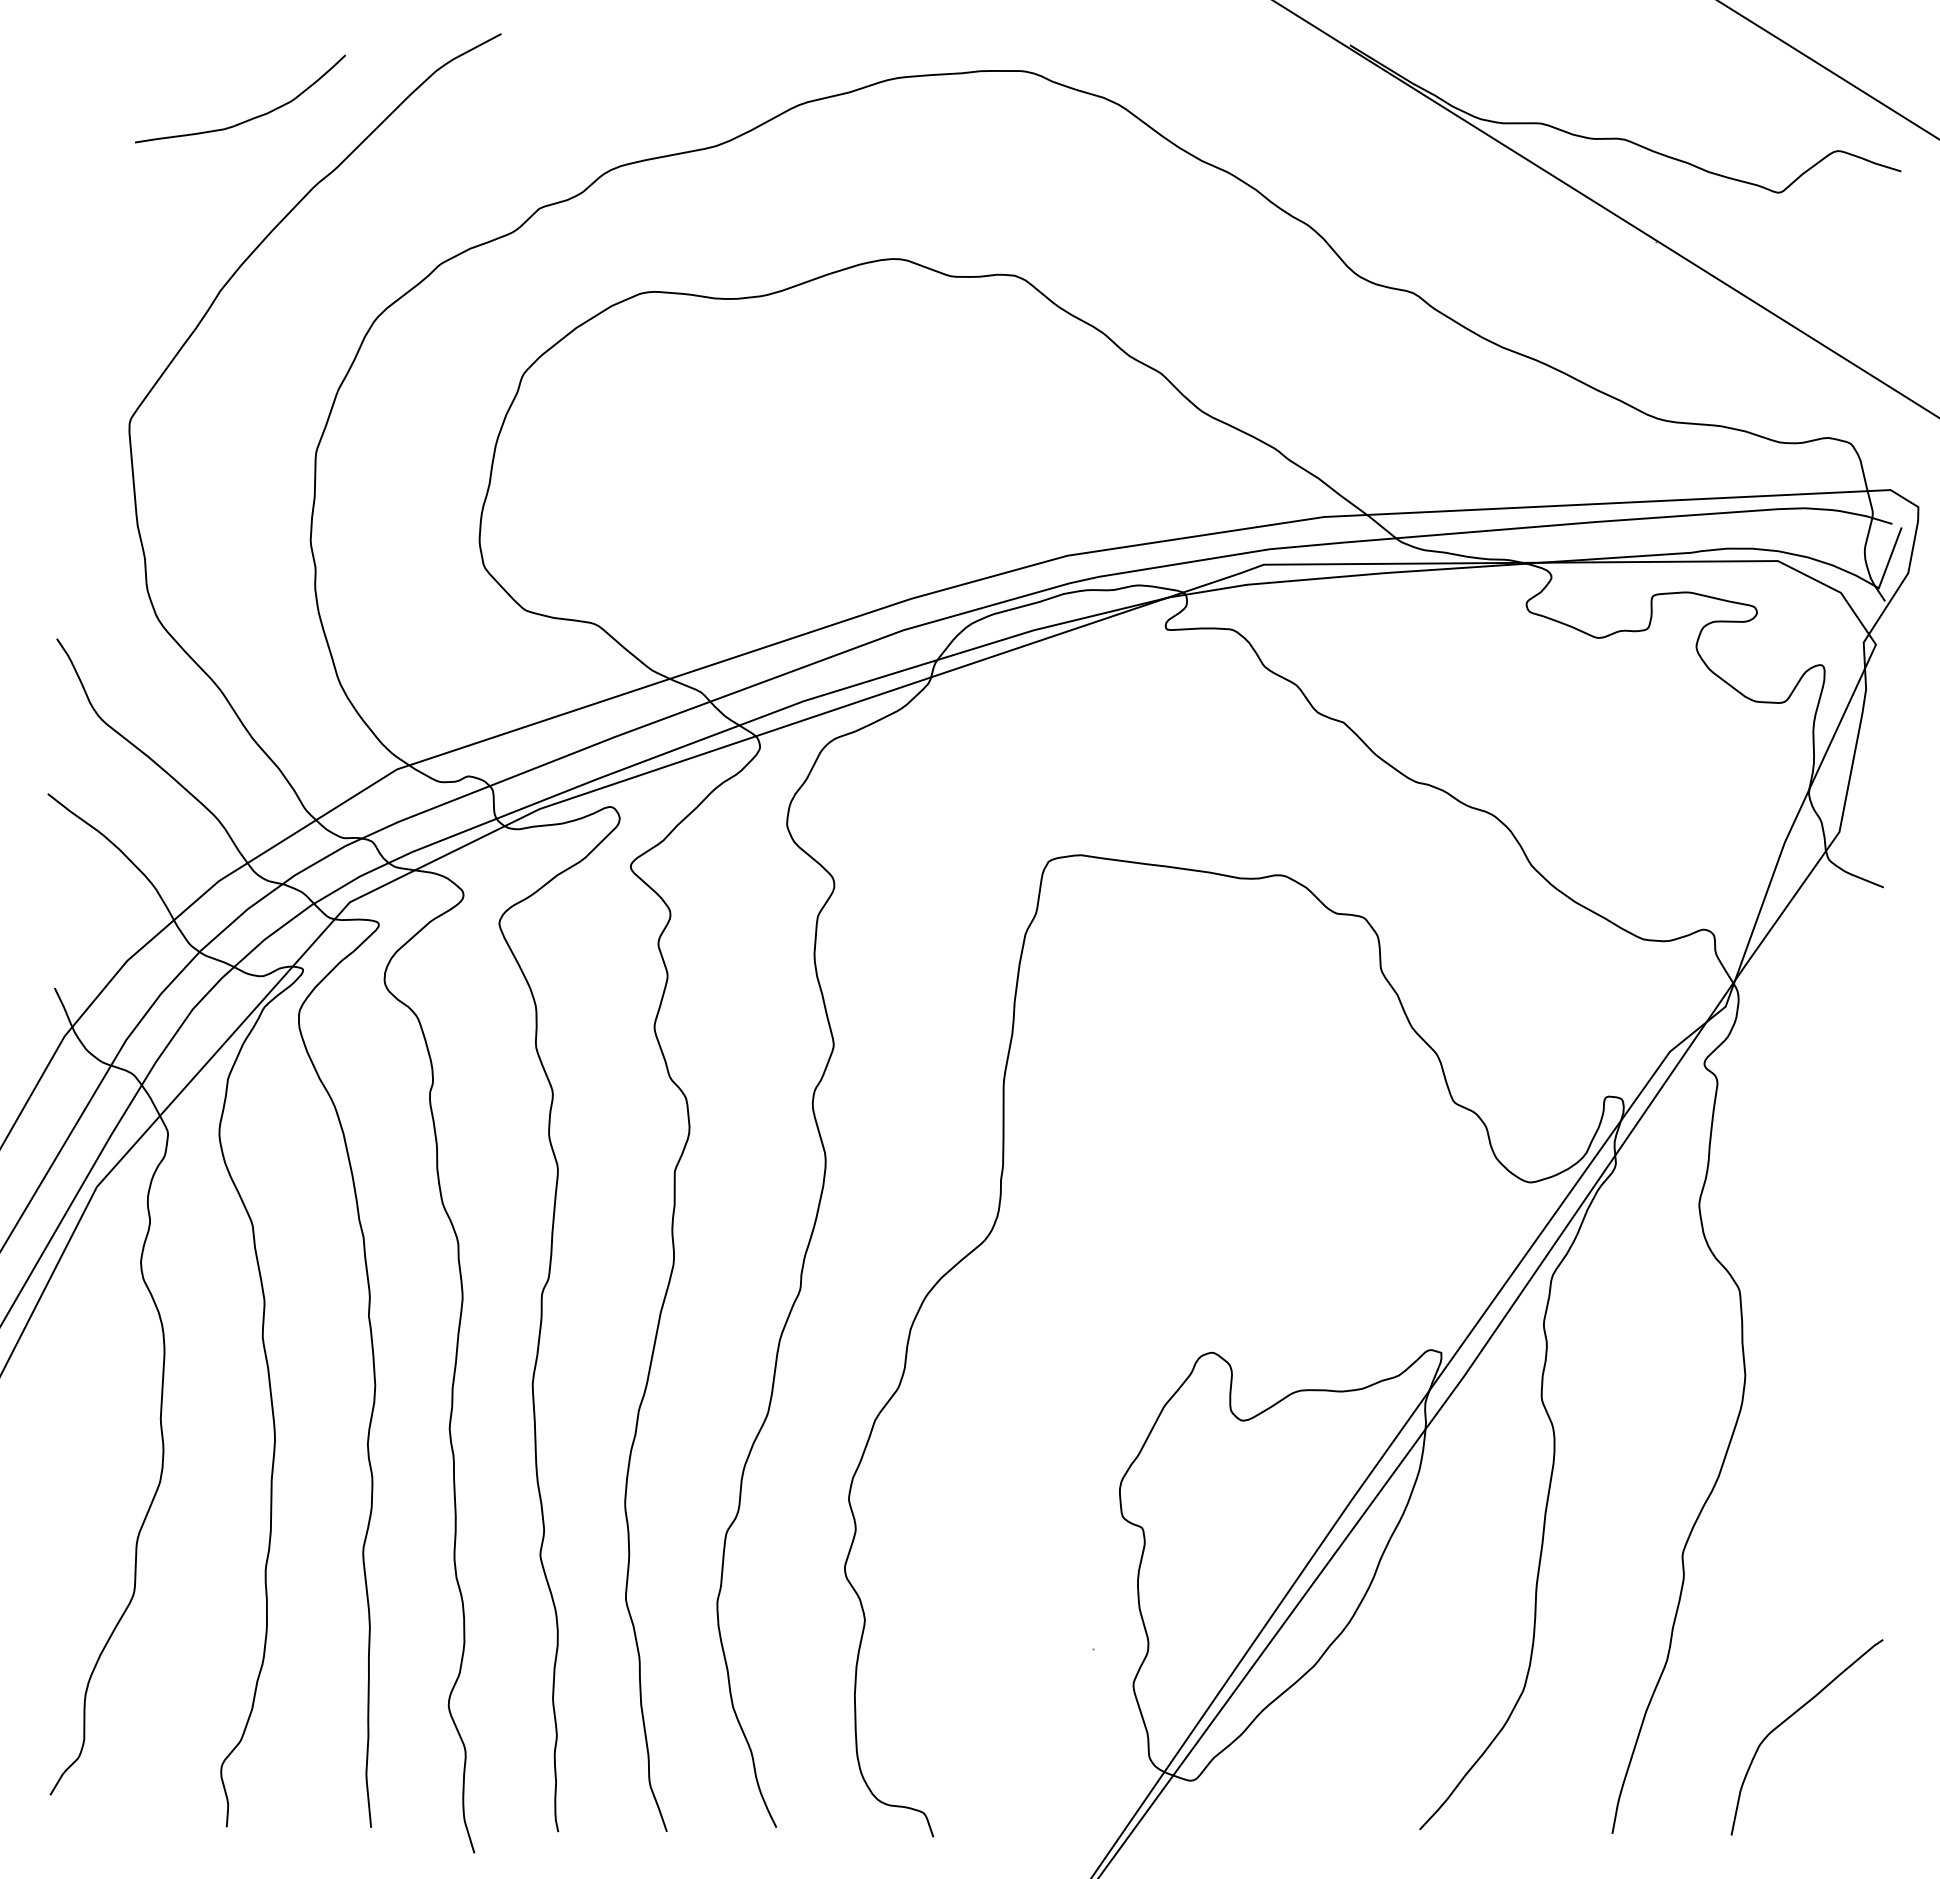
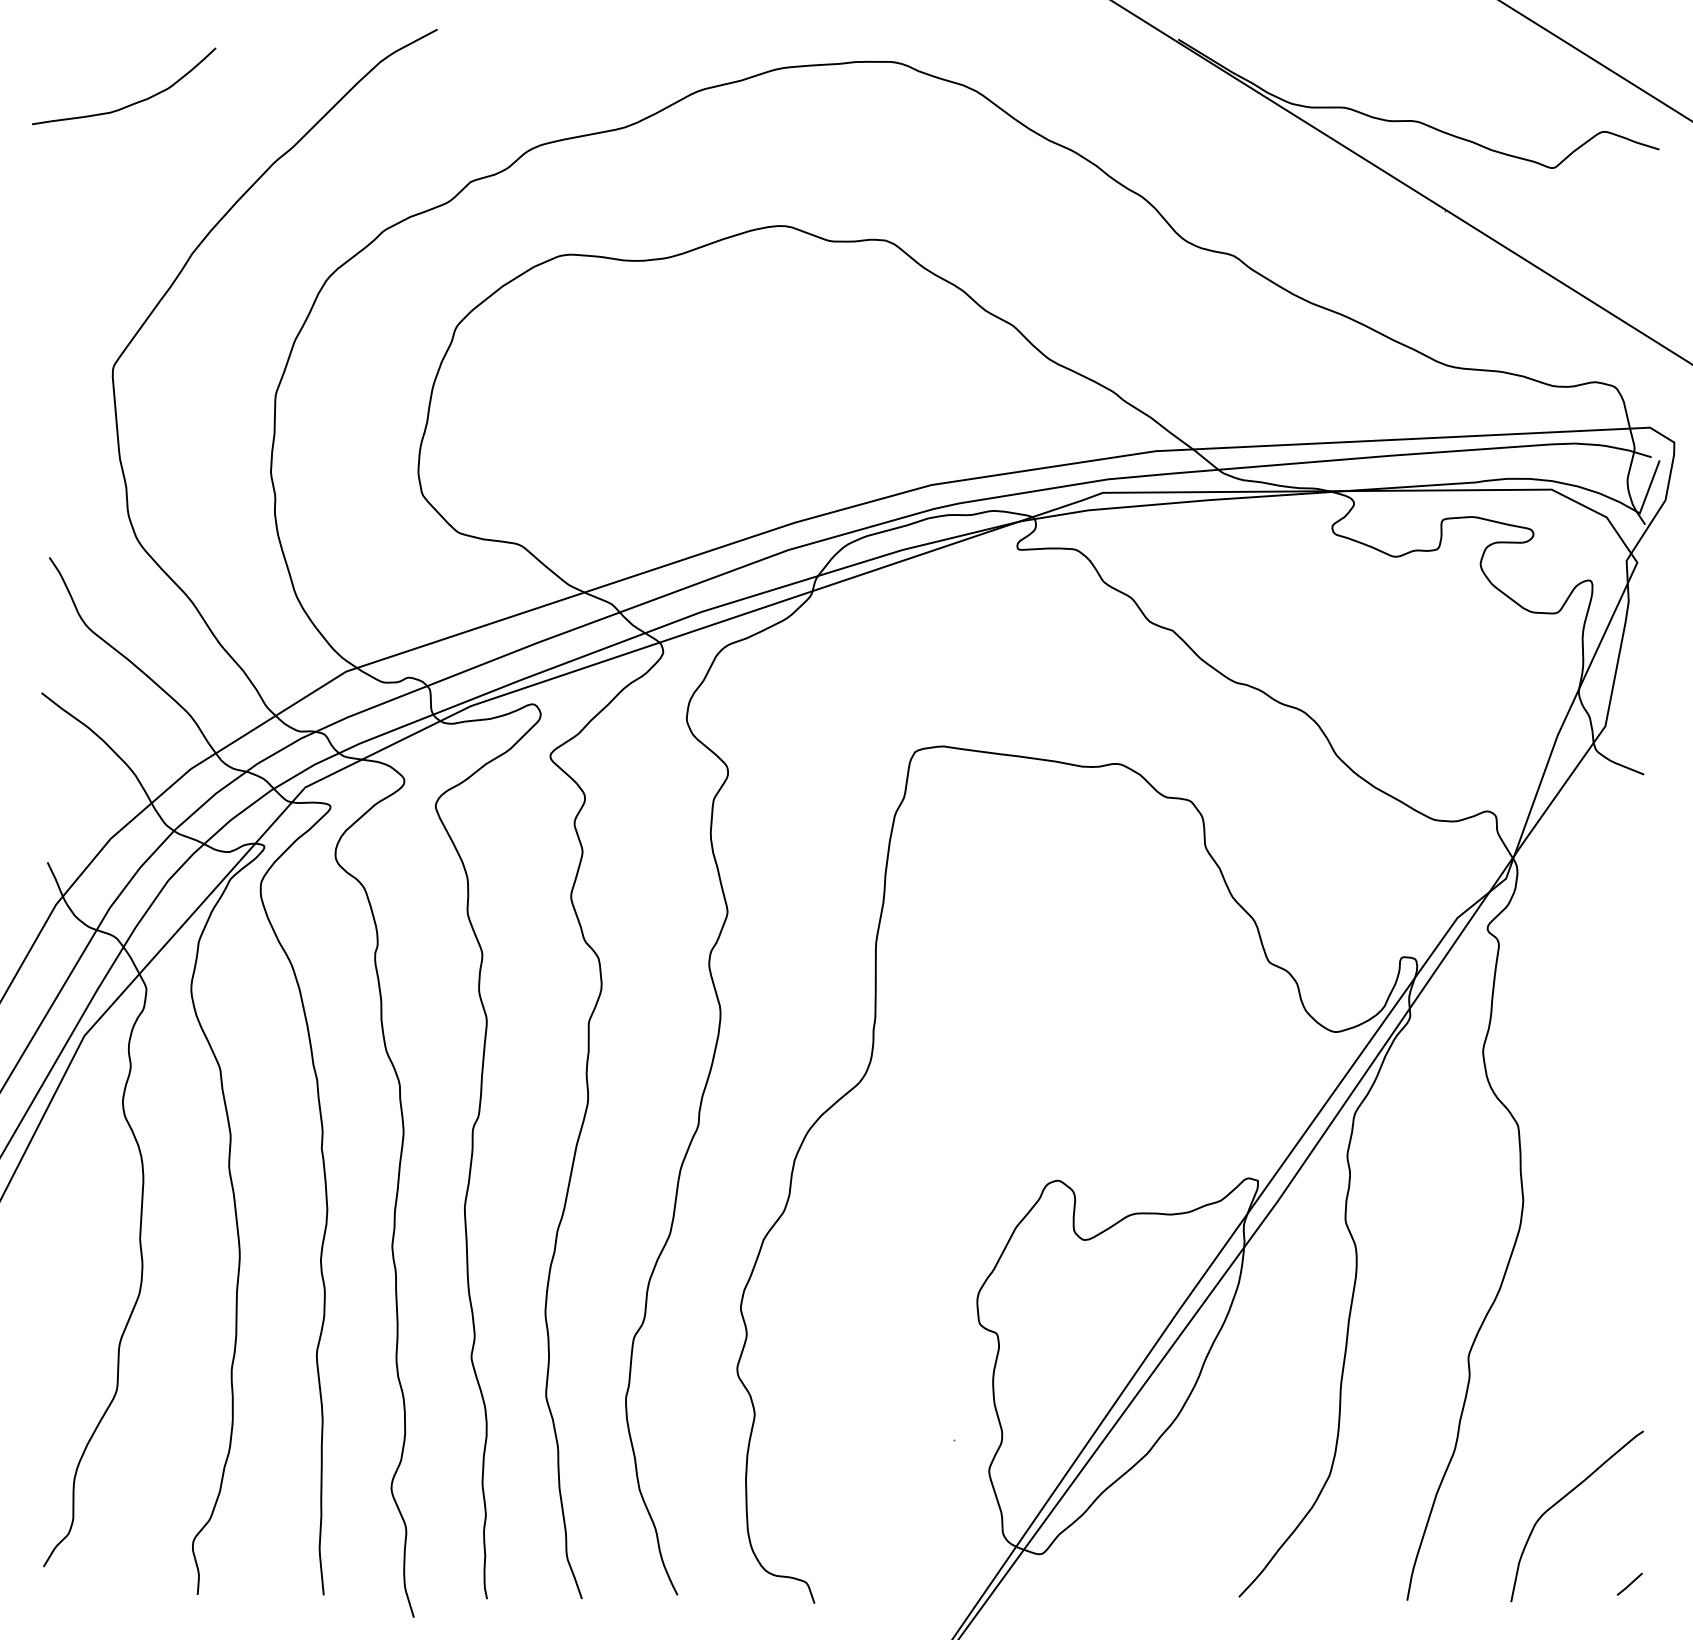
curve: (247, 119) -> (130, 104), moved
line: (1867, 1815) -> (1629, 1584), added

